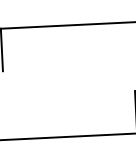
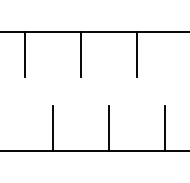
line: (106, 44) -> (137, 54), added
line: (53, 47) -> (80, 54), added
line: (84, 114) -> (109, 128), added
line: (31, 117) -> (52, 128), added

